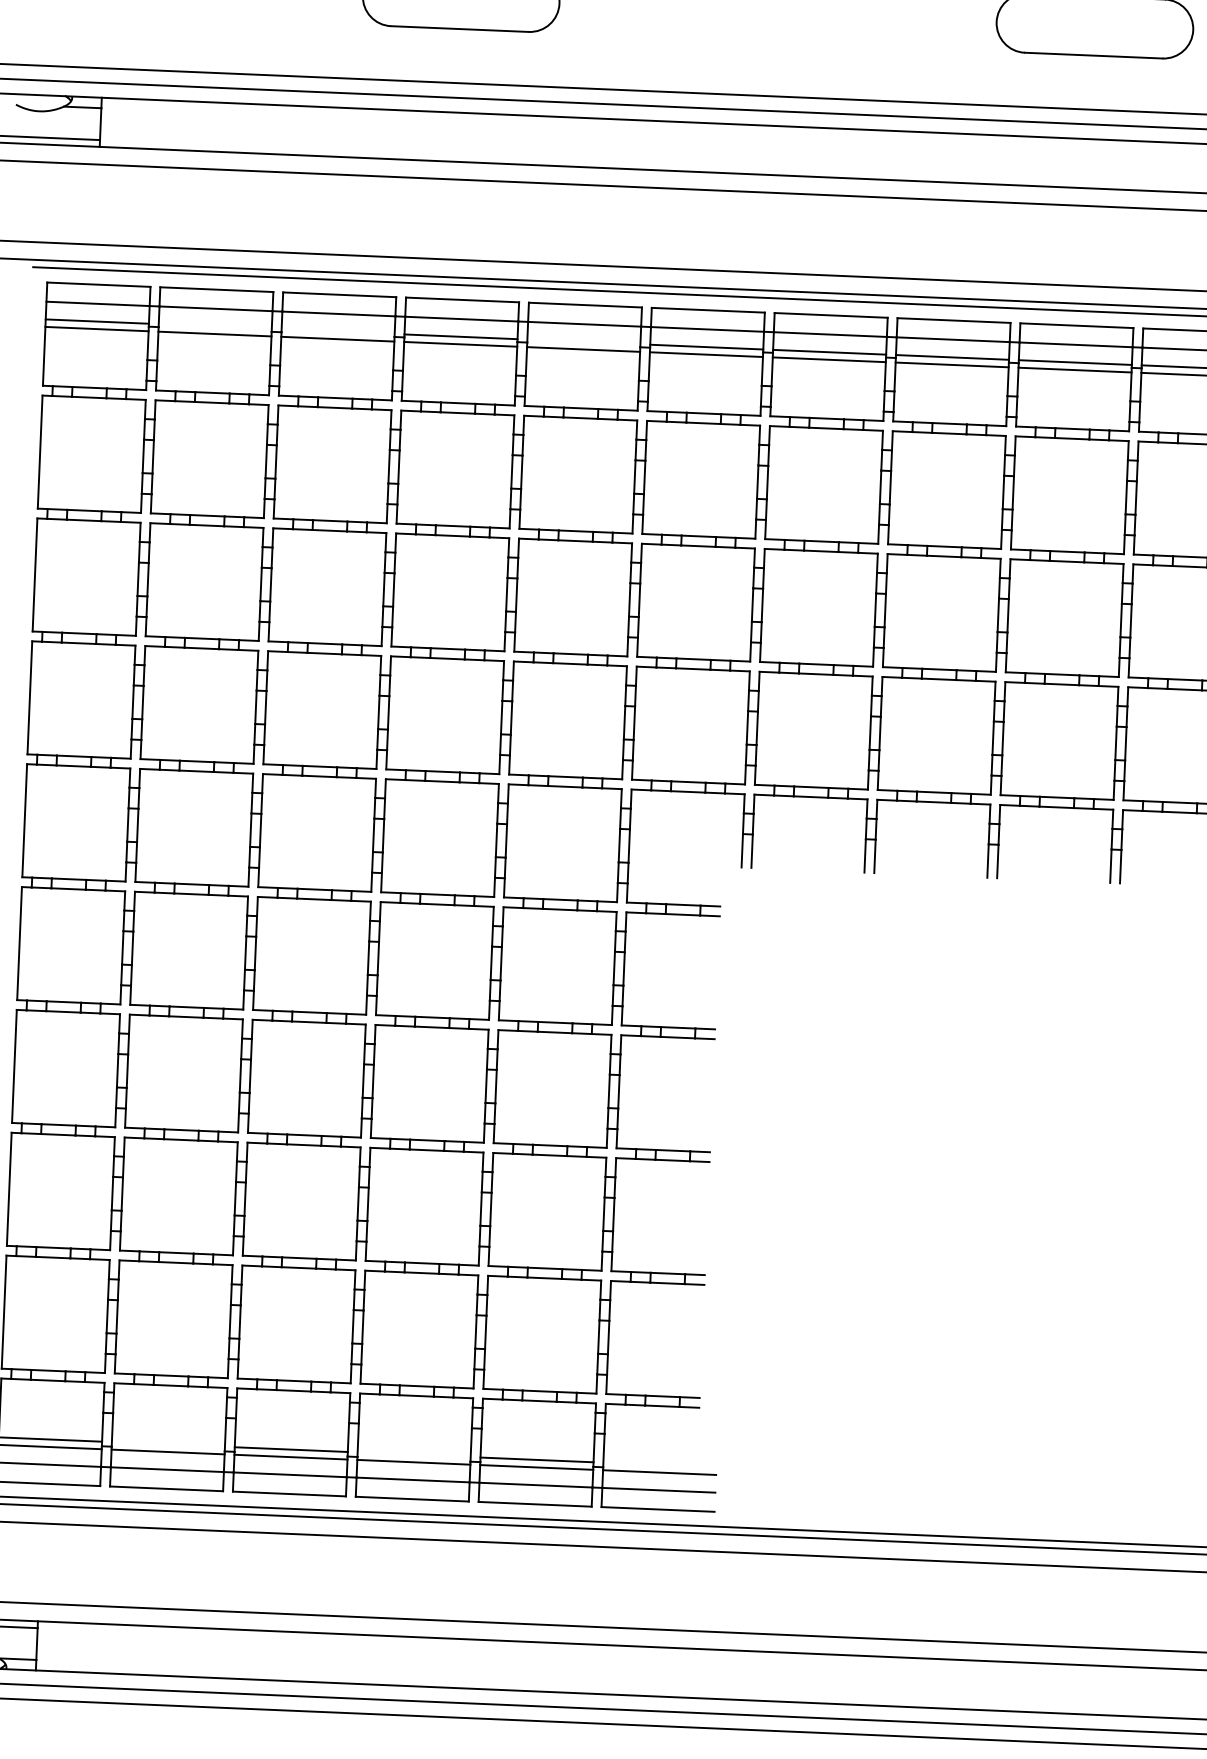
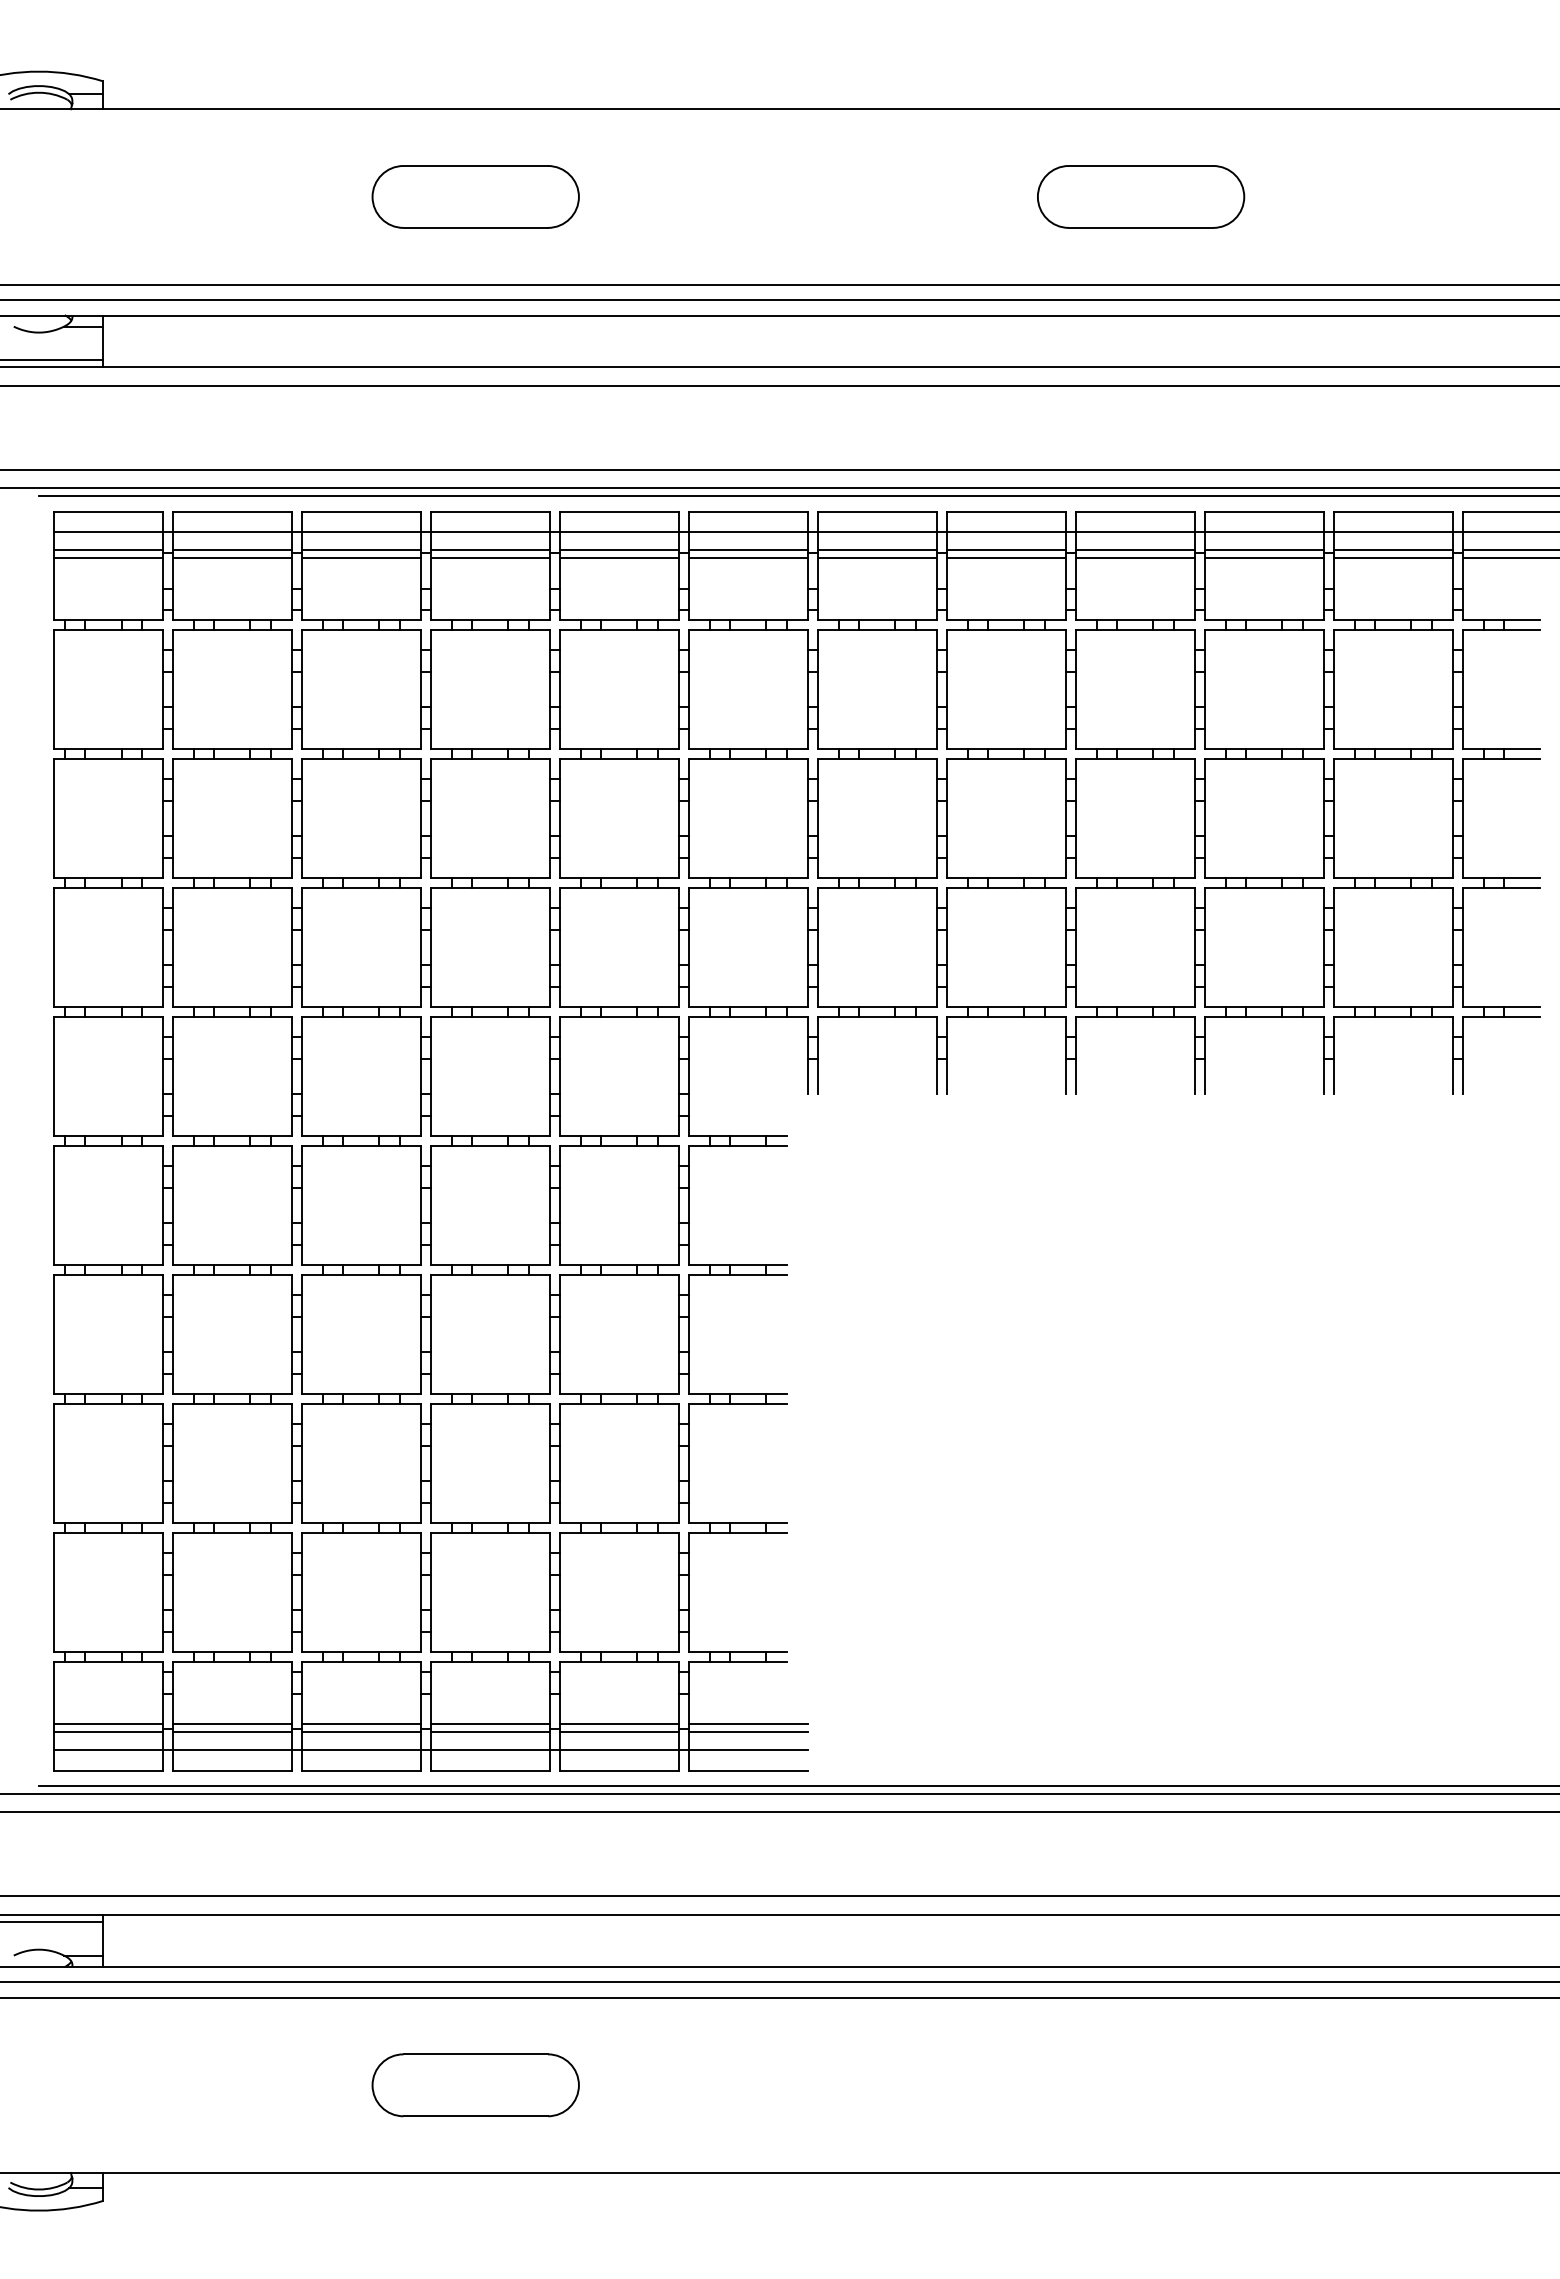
line: (215, 326) -> (232, 550), added
line: (338, 331) -> (361, 550), added
line: (583, 342) -> (619, 550), added
line: (168, 1444) -> (232, 1724), added
line: (414, 1455) -> (490, 1724), added
line: (660, 1465) -> (748, 1724), added

